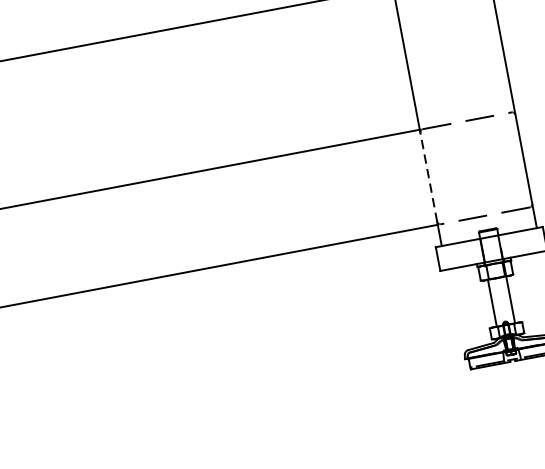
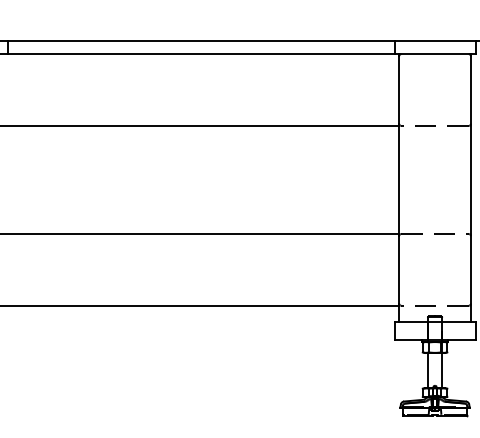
line: (429, 176) -> (399, 269), dashed -> solid

